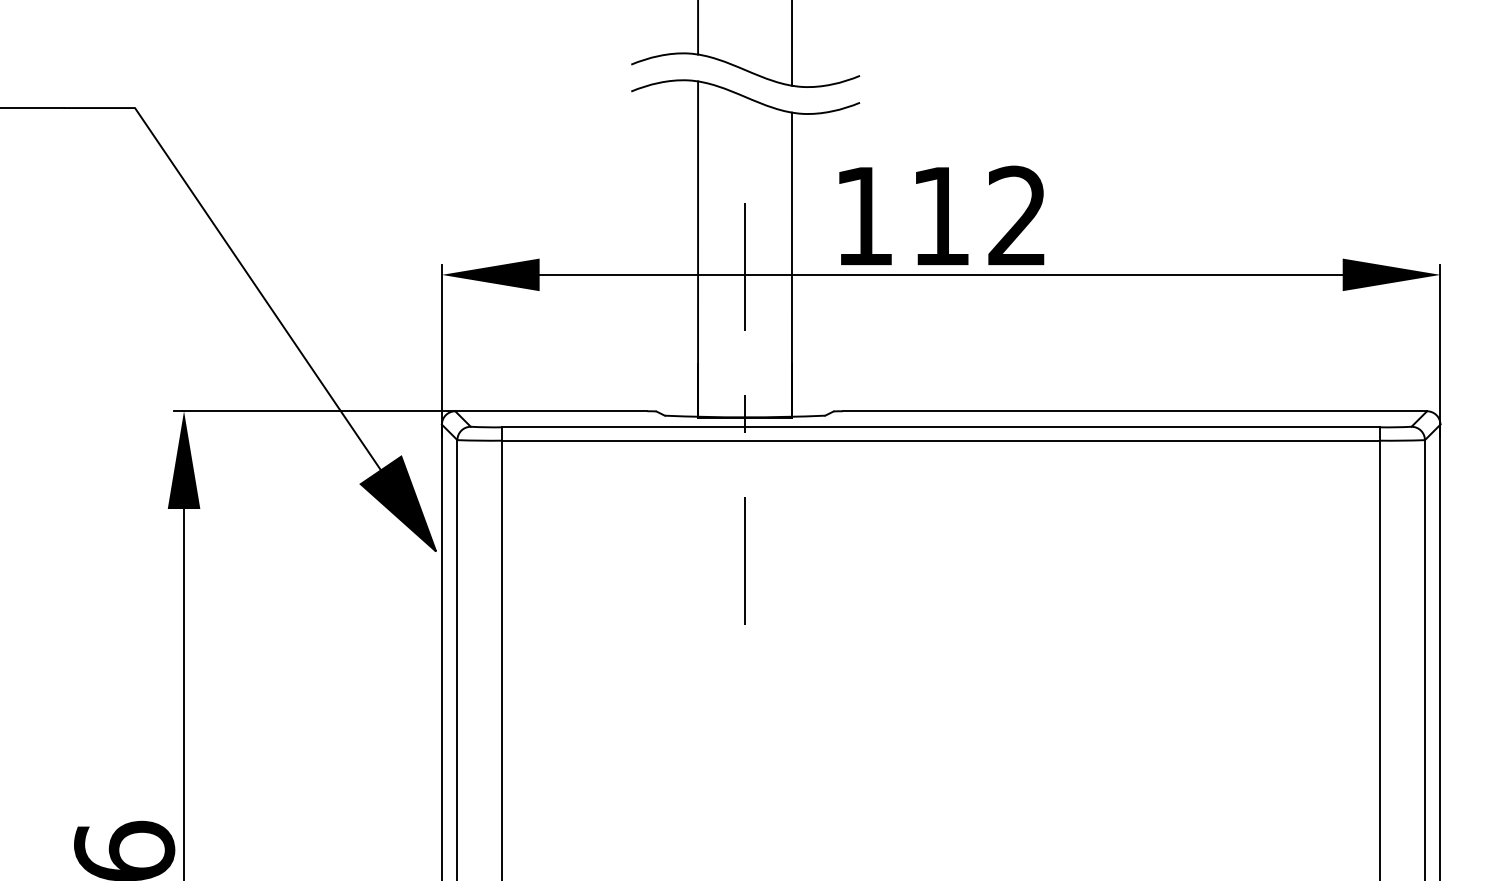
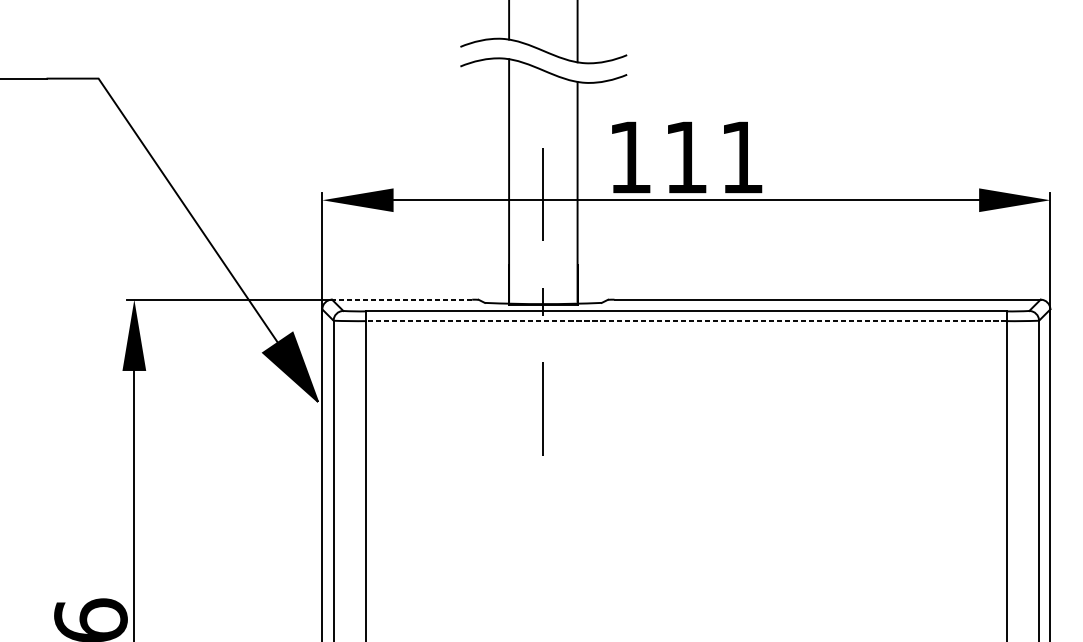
text: (1016, 215) -> (741, 156), 112 -> 111
line: (550, 411) -> (401, 299), solid -> dashed
line: (940, 440) -> (685, 321), solid -> dashed

